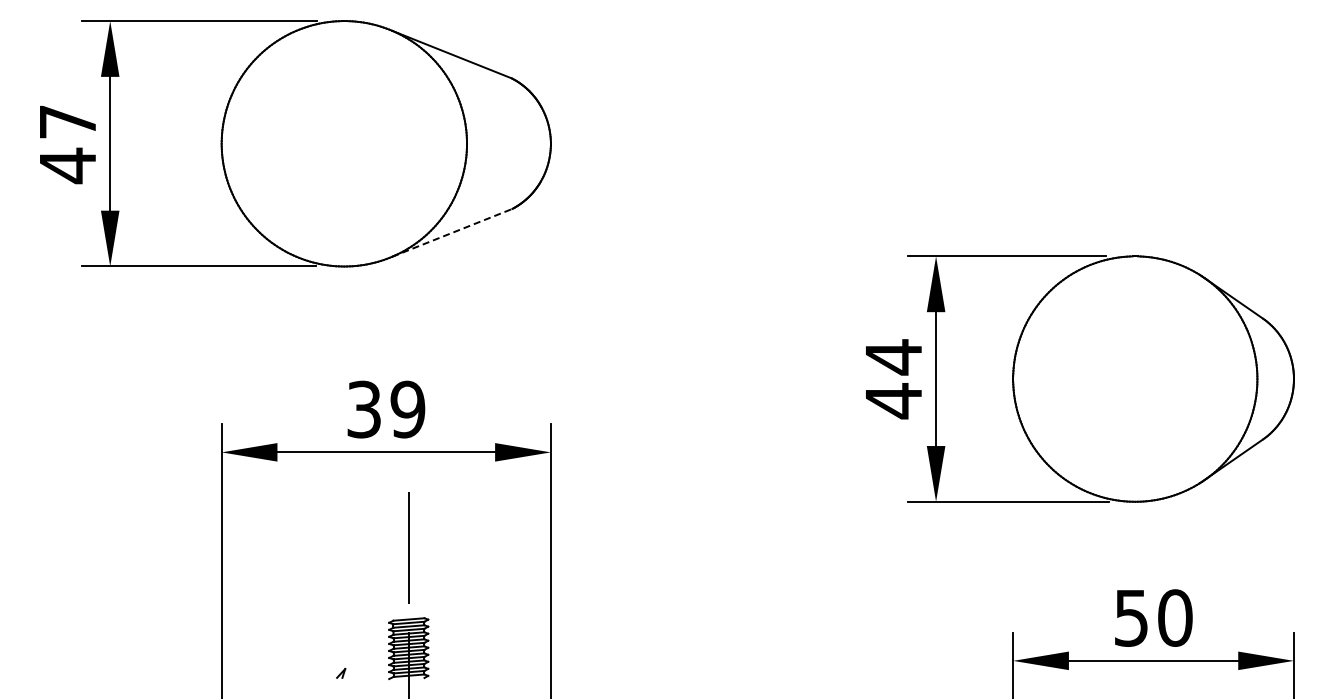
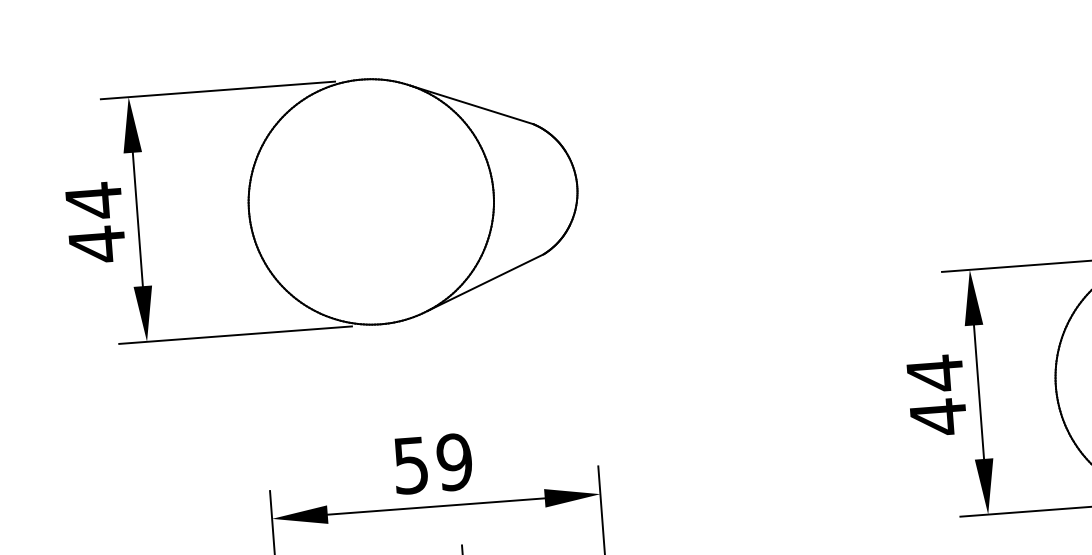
text: (67, 121) -> (93, 200), 47 -> 44
line: (452, 232) -> (485, 282), dashed -> solid
text: (364, 408) -> (411, 464), 39 -> 59

